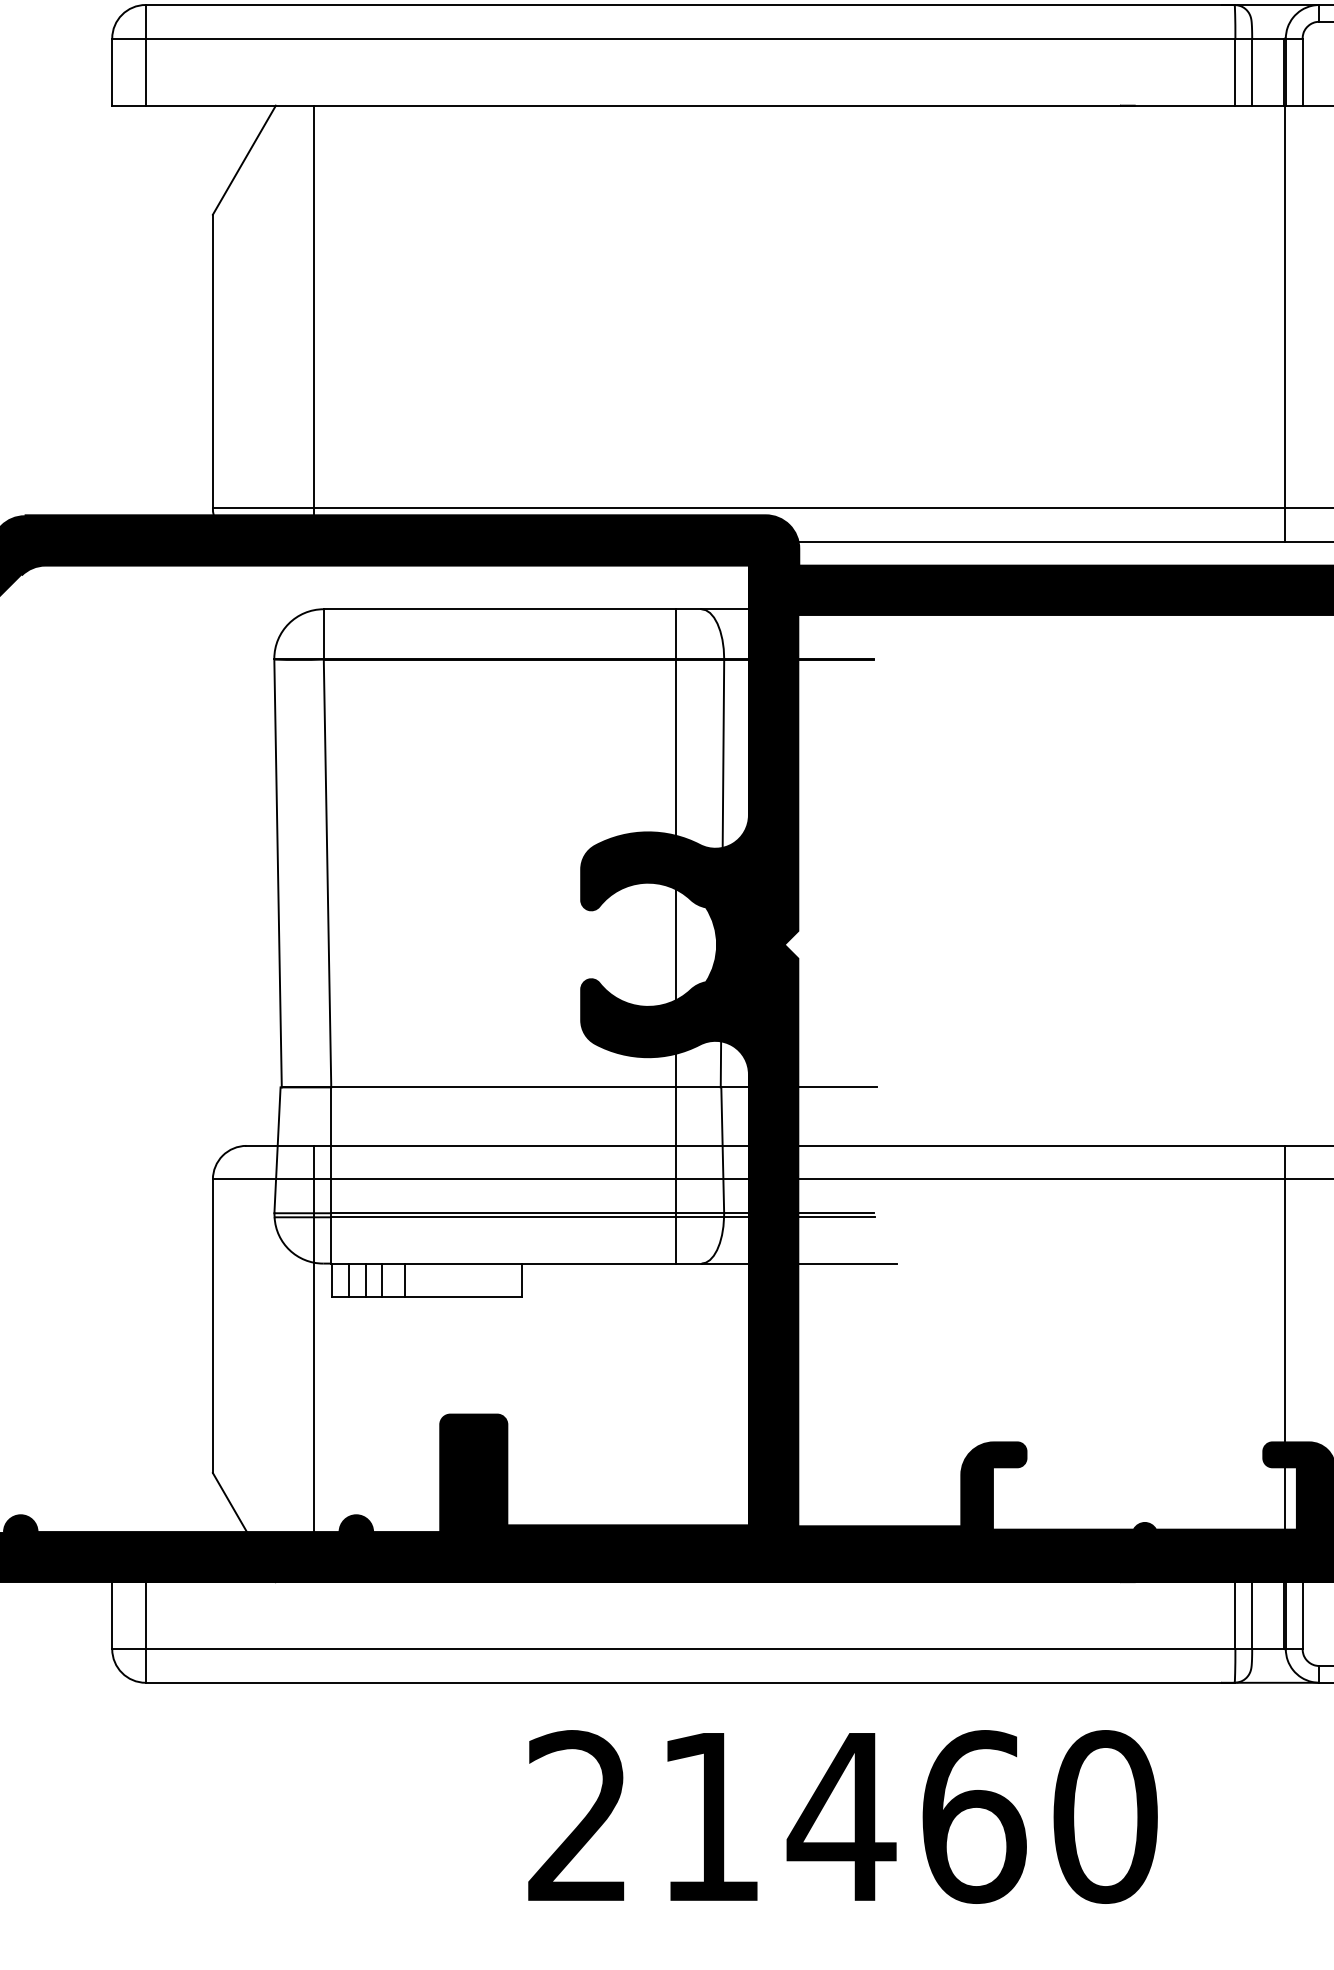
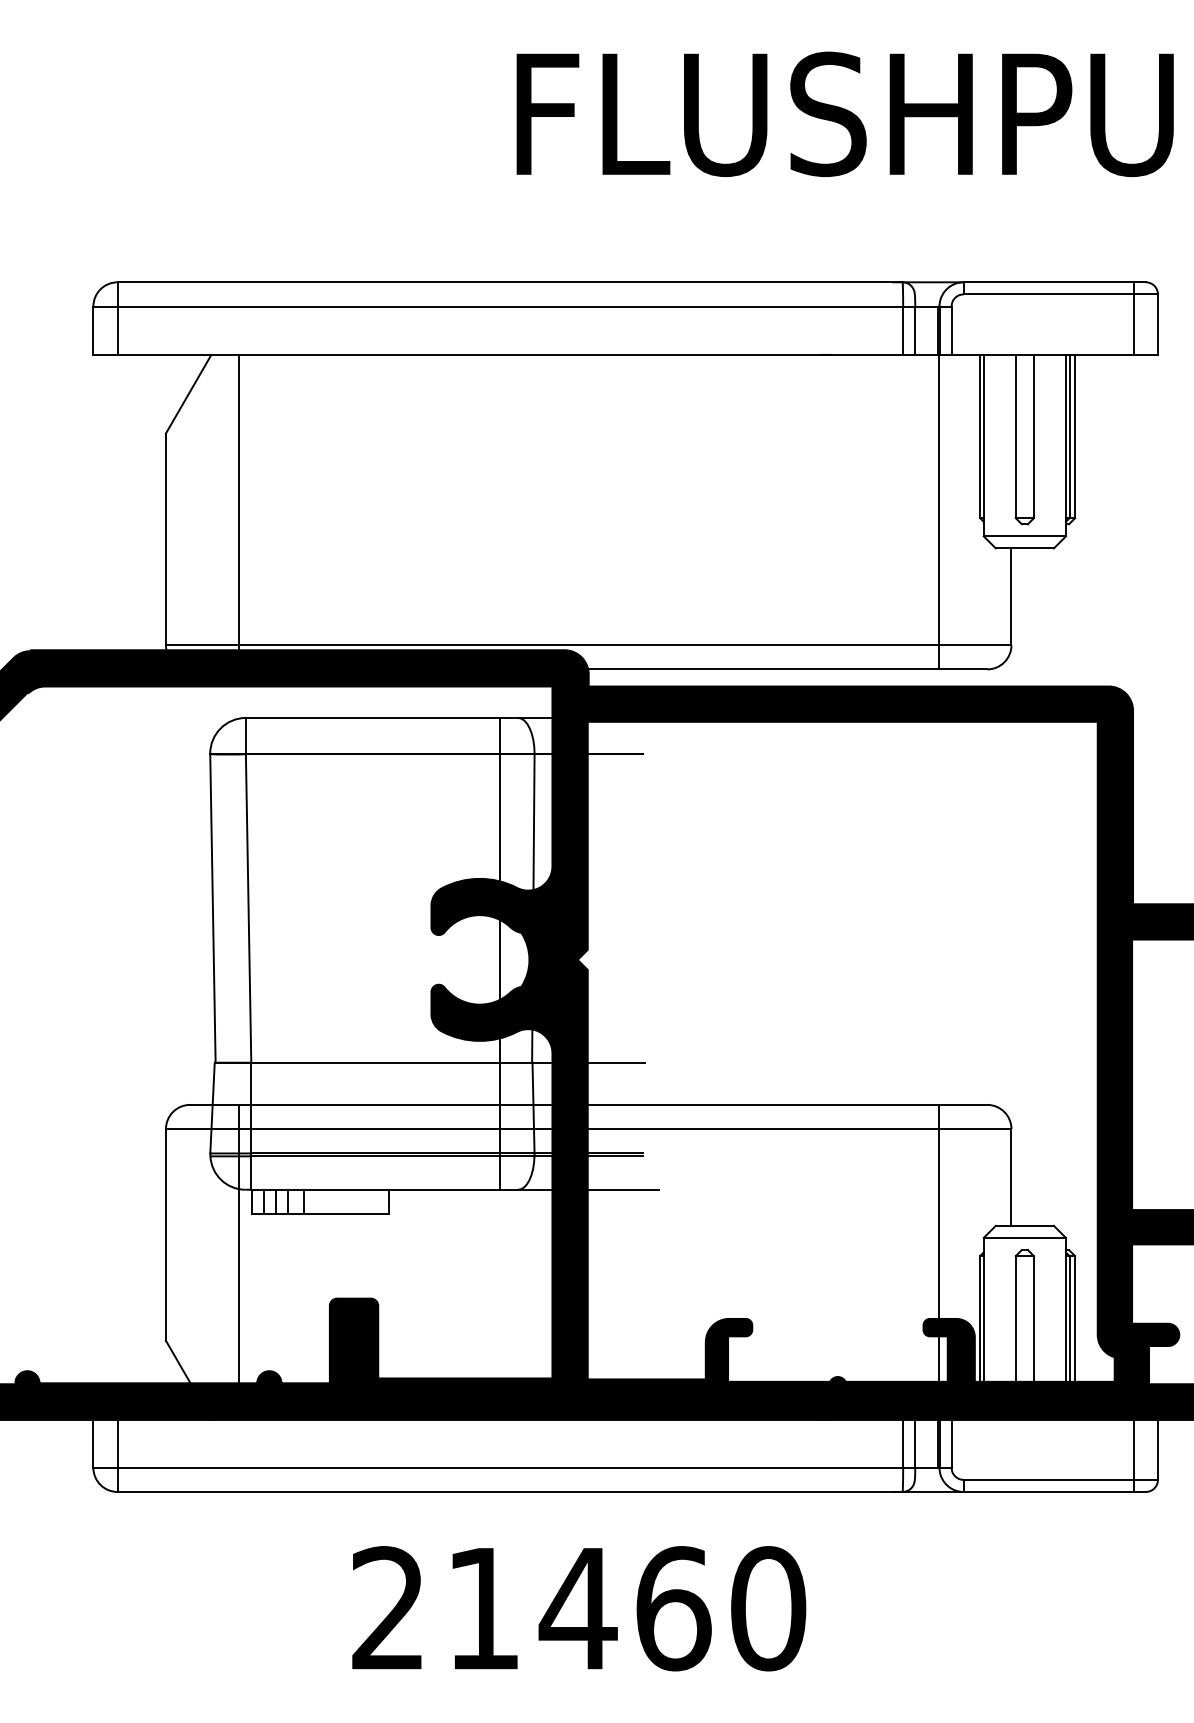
text: (843, 1816) -> (579, 1608), moved

